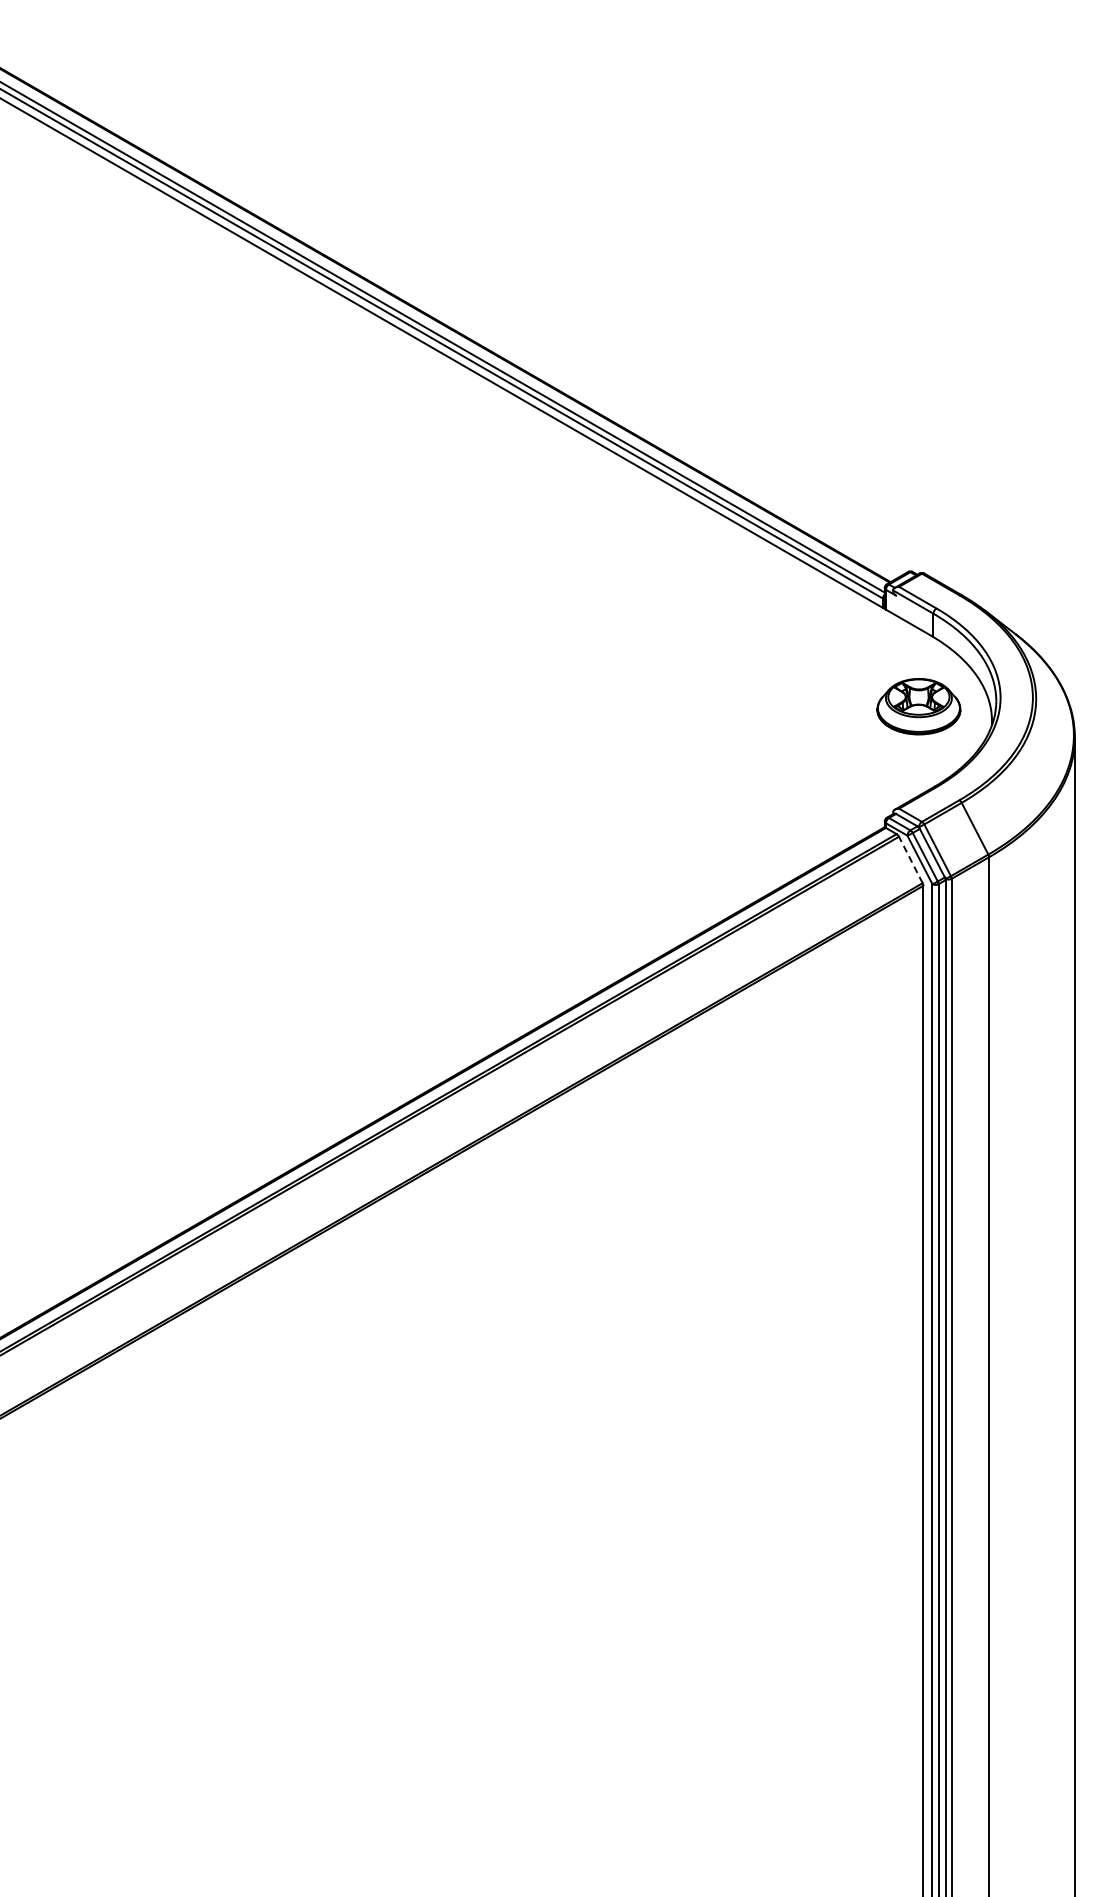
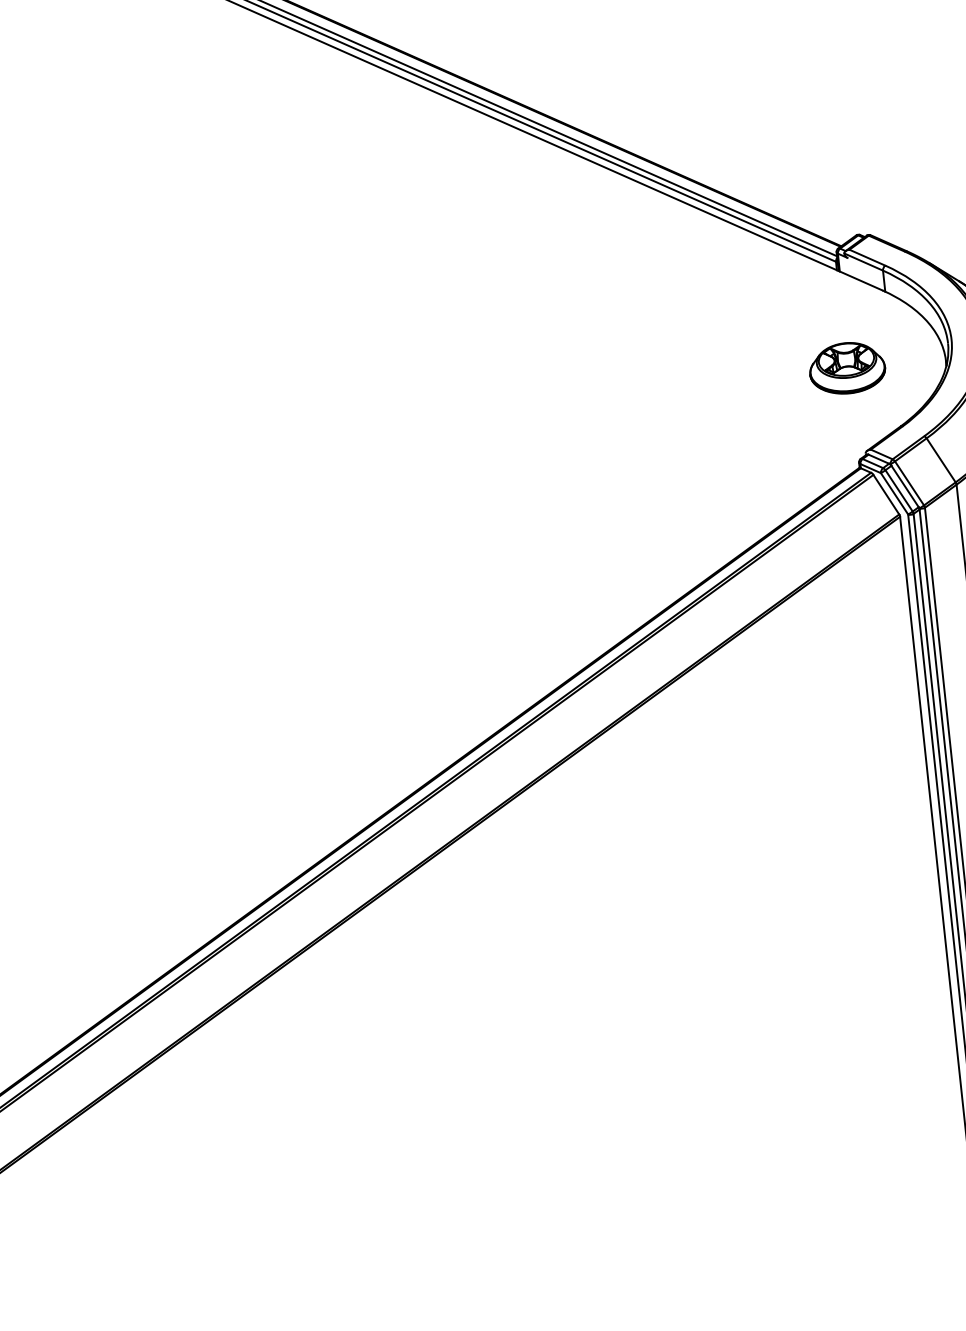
part: (918, 706) -> (846, 368), moved
line: (910, 859) -> (885, 494), dashed -> solid

